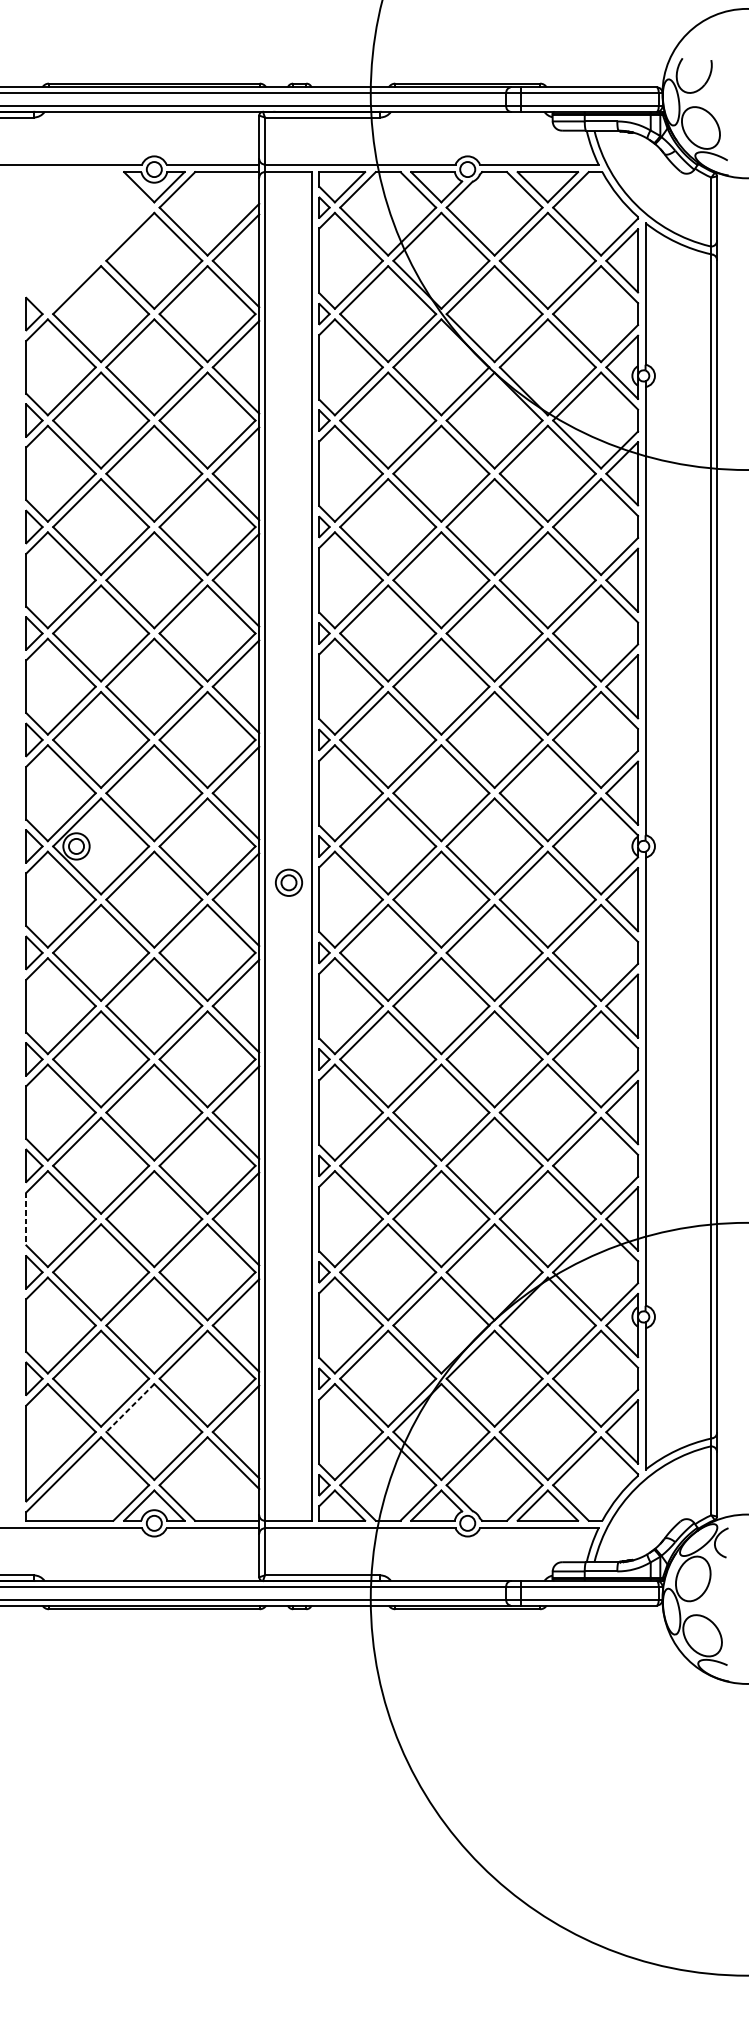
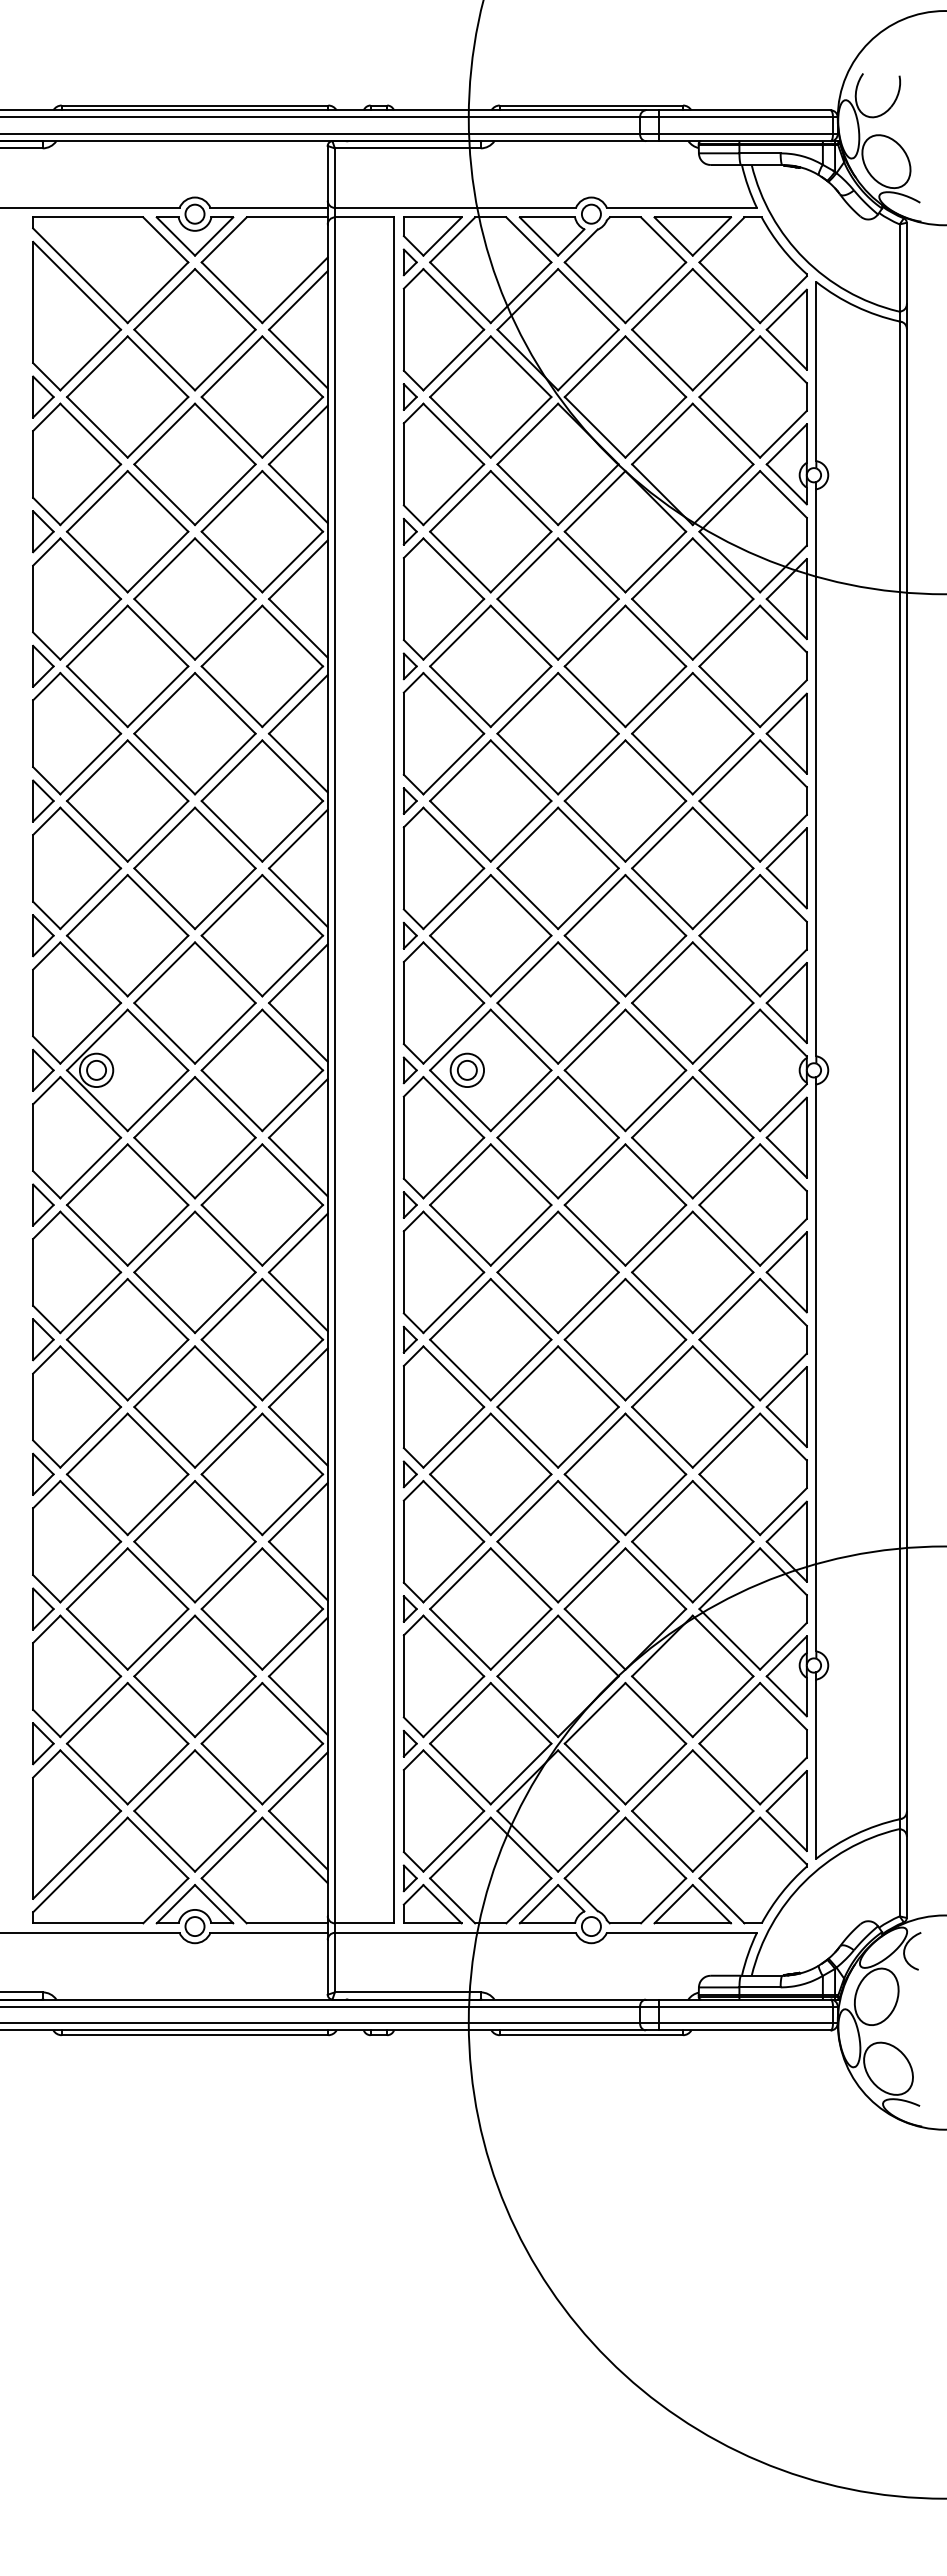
part: (87, 240) -> (110, 303), added
part: (288, 882) -> (466, 1069), moved
line: (26, 1219) -> (33, 1542), dashed -> solid
line: (130, 1407) -> (164, 1780), dashed -> solid

